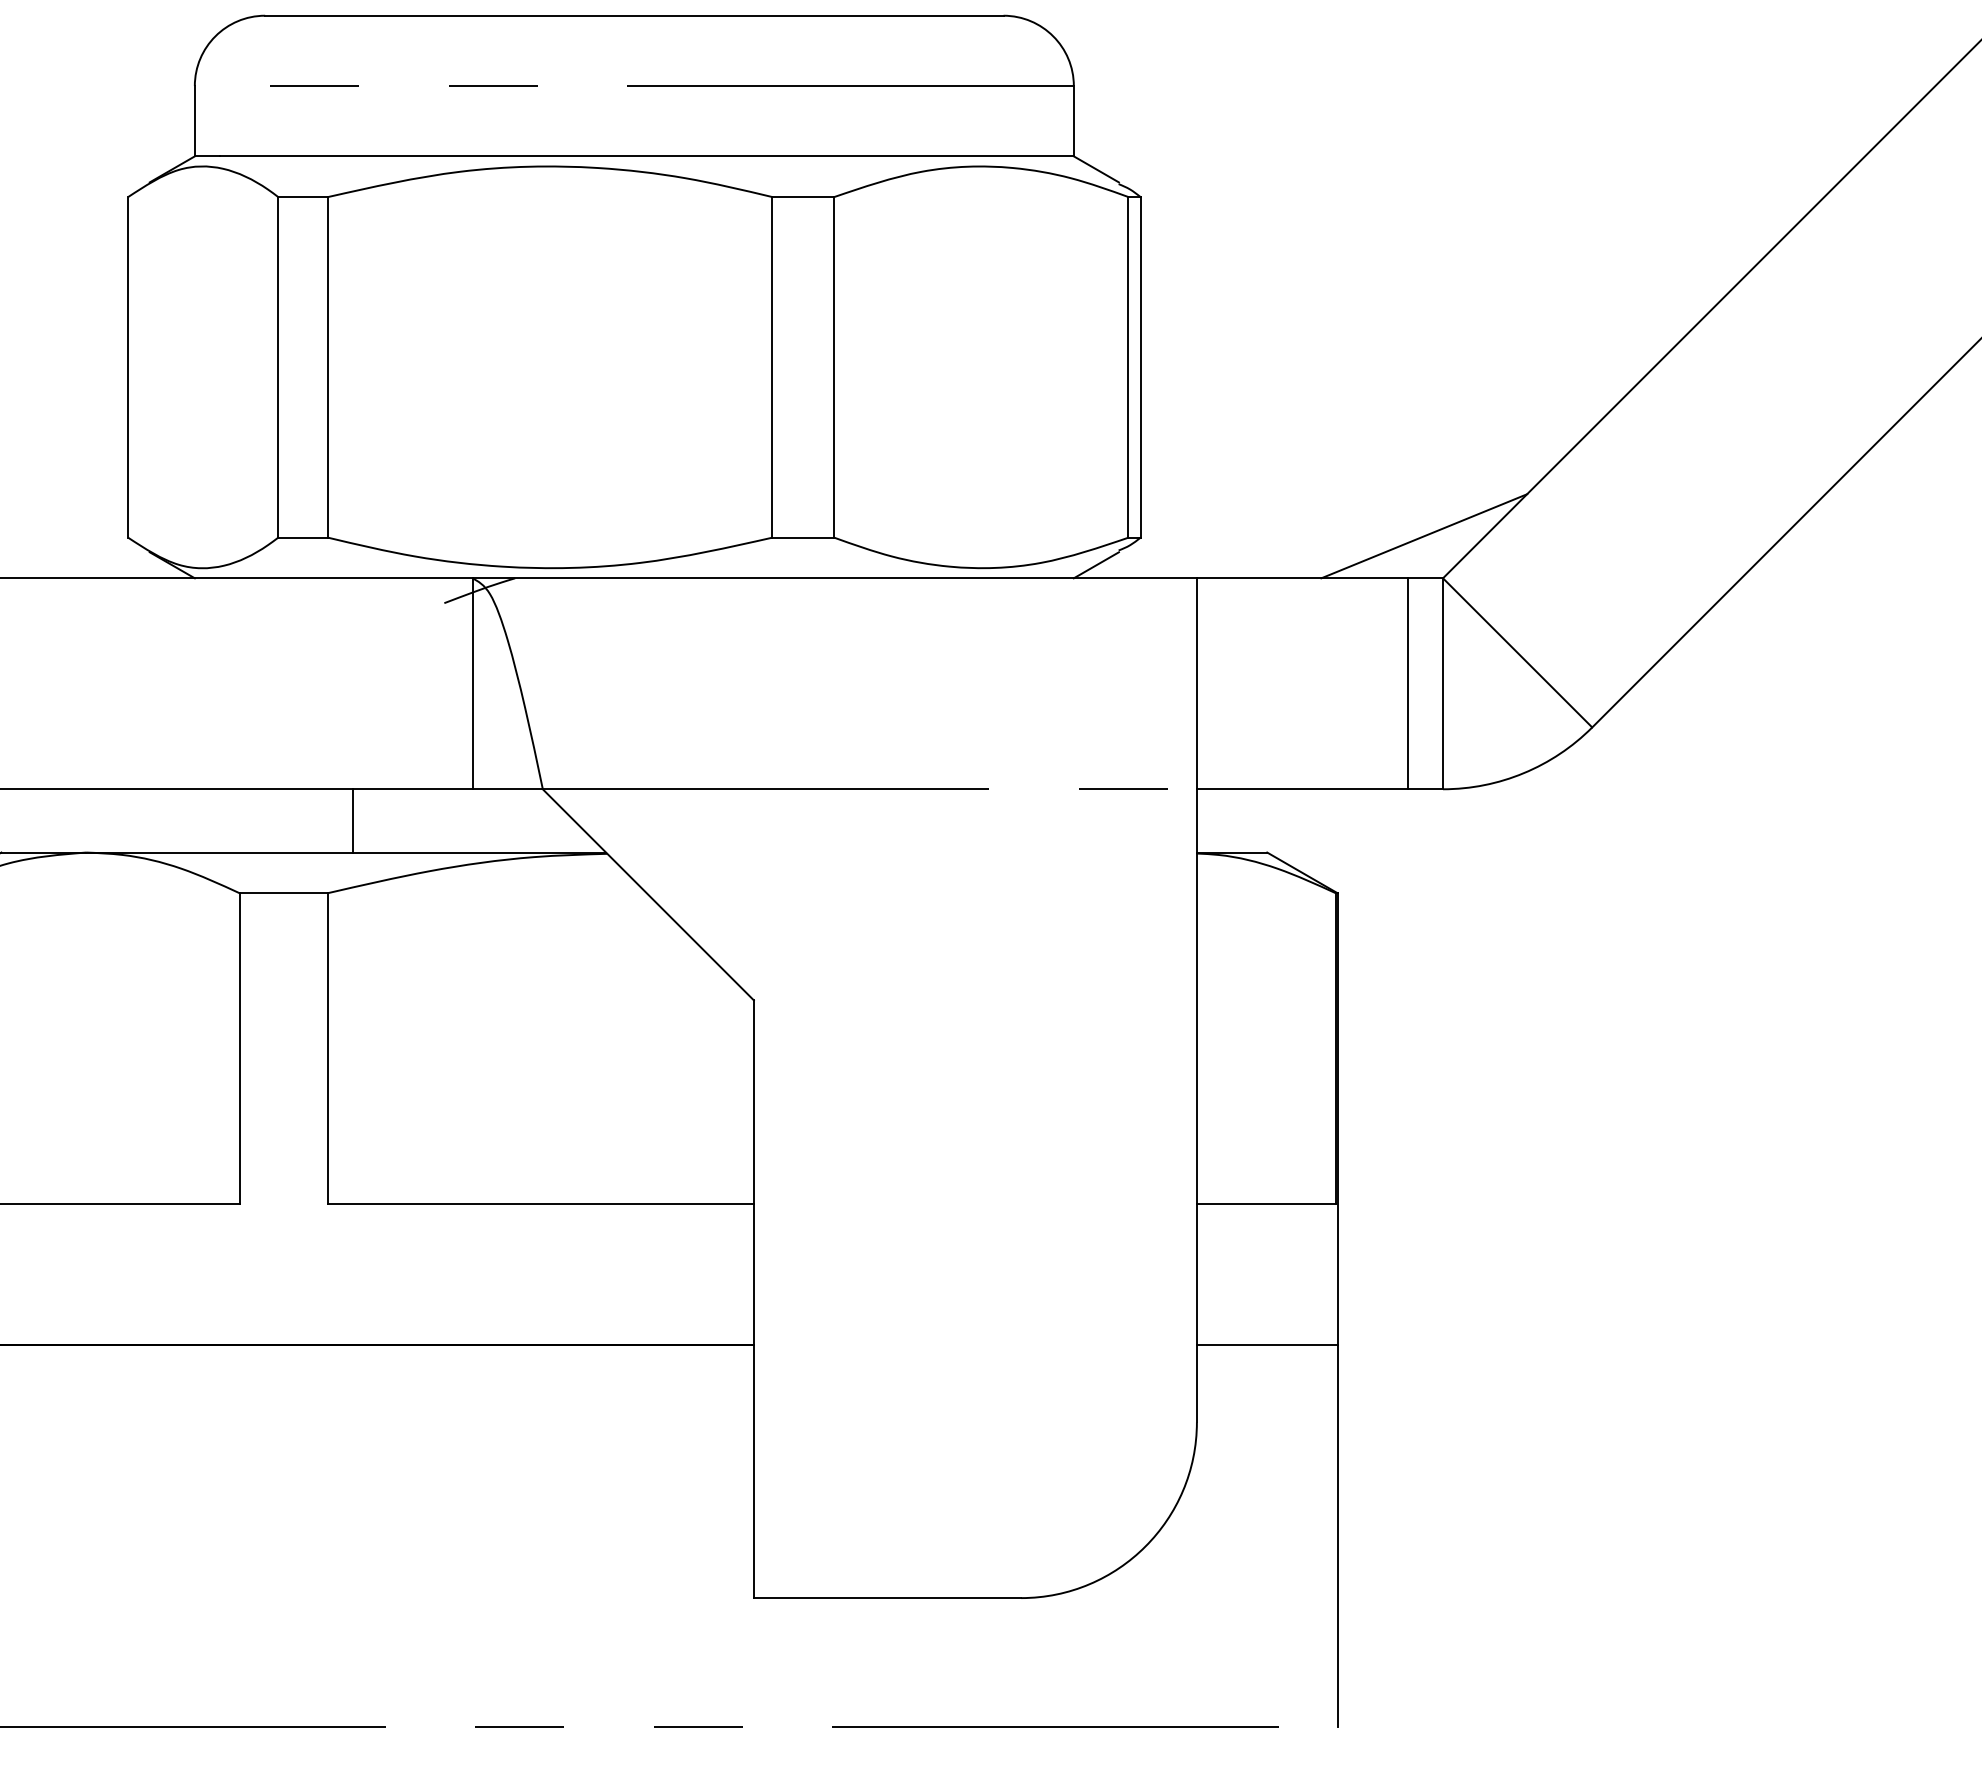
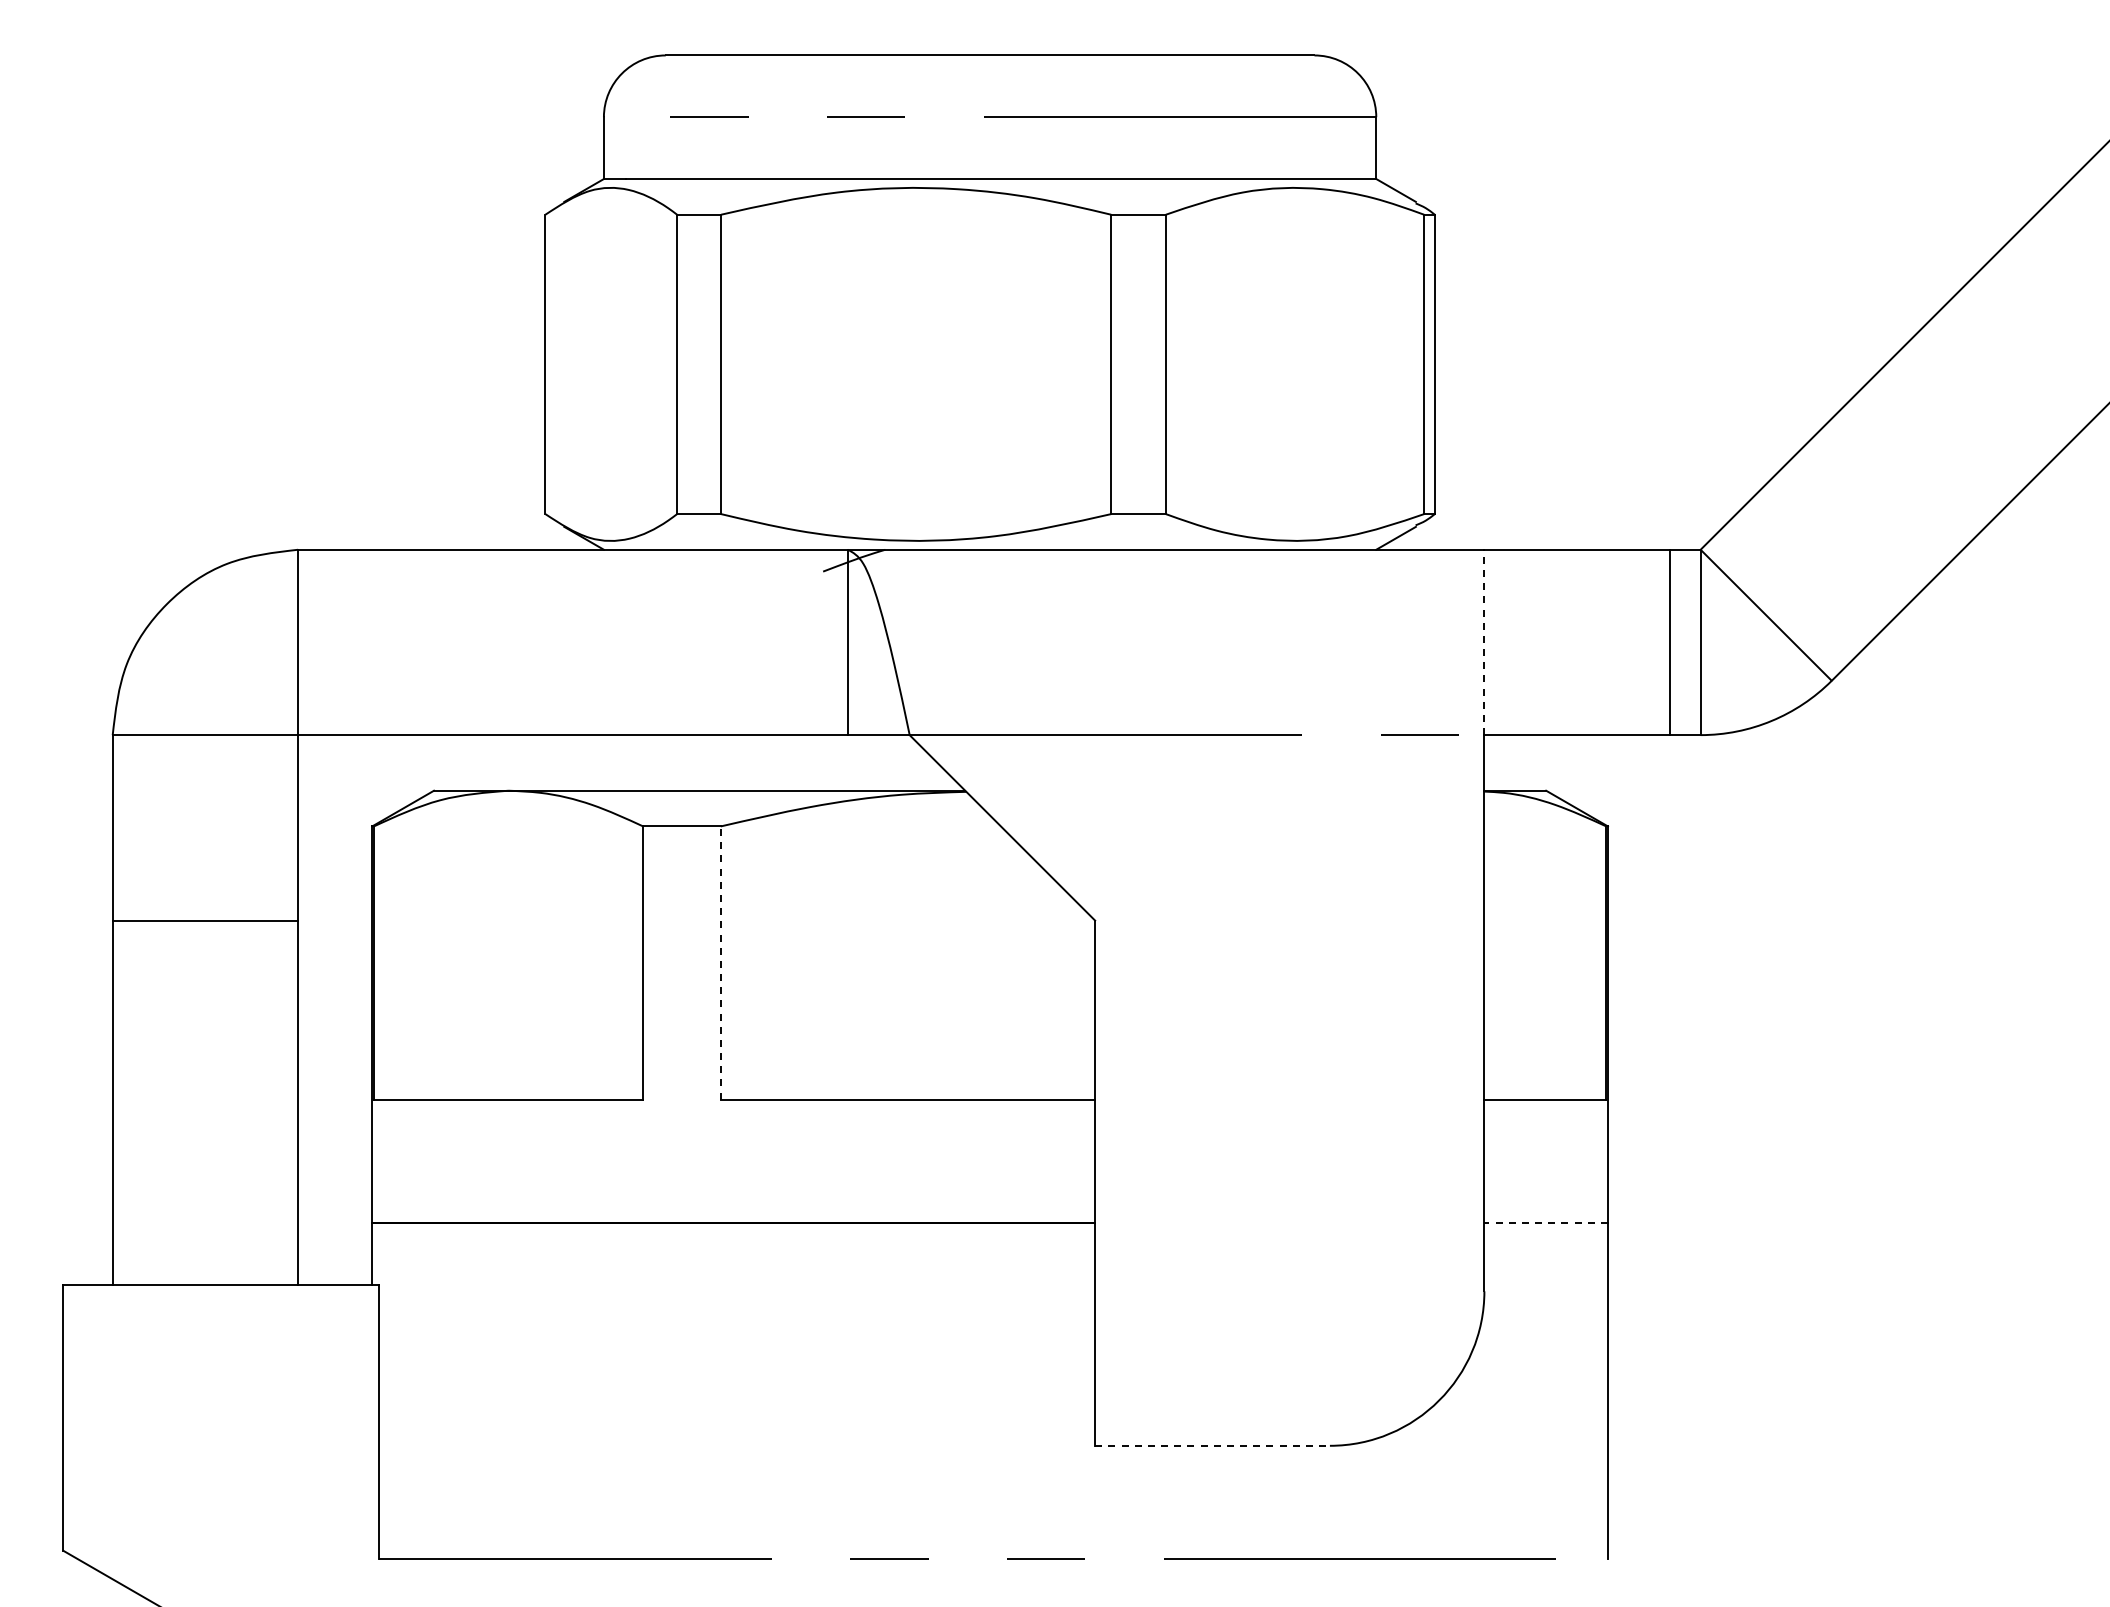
line: (1423, 535) -> (1683, 512), removed
line: (1197, 683) -> (1484, 642), solid -> dashed
line: (352, 820) -> (742, 762), removed
line: (327, 1049) -> (720, 963), solid -> dashed
line: (1267, 1345) -> (1546, 1223), solid -> dashed
line: (888, 1597) -> (1213, 1445), solid -> dashed

